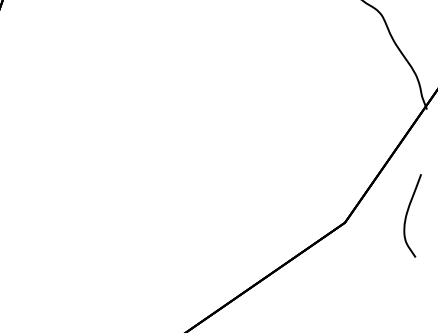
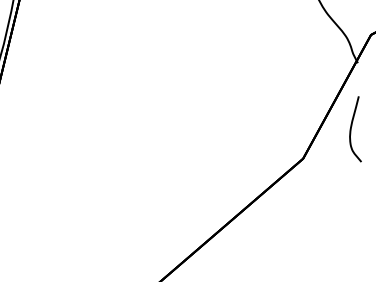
curve: (407, 215) -> (351, 129), moved

